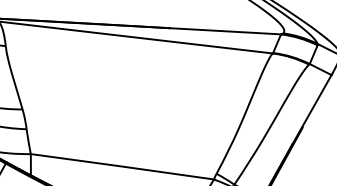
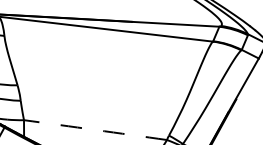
arc: (122, 166) -> (95, 129), solid -> dashed

